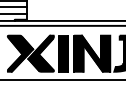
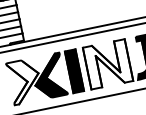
fill: (20, 53) -> (24, 81), removed
fill: (92, 53) -> (108, 64), removed

